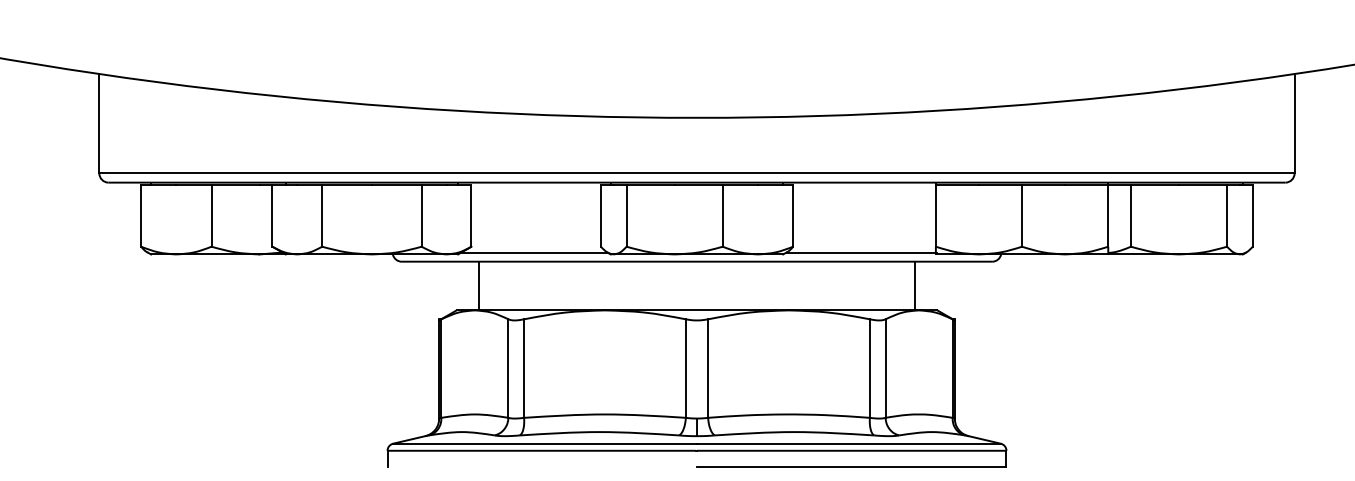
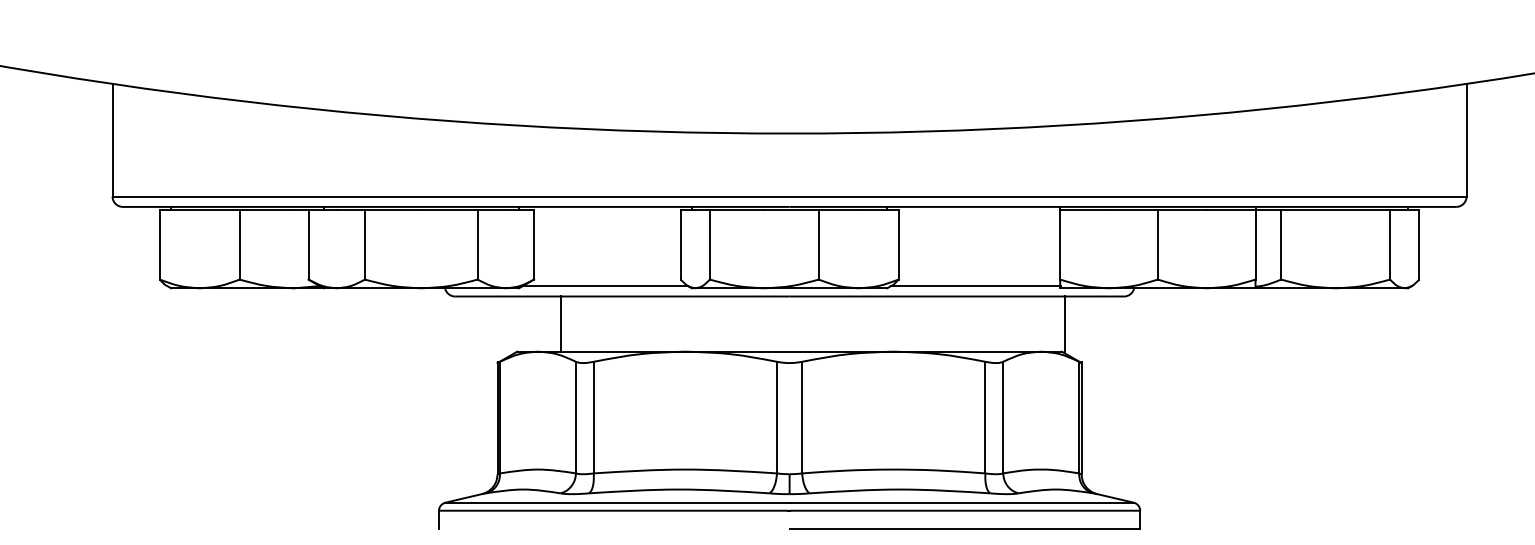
line: (478, 285) -> (561, 323), moved
line: (914, 285) -> (1064, 323), moved

